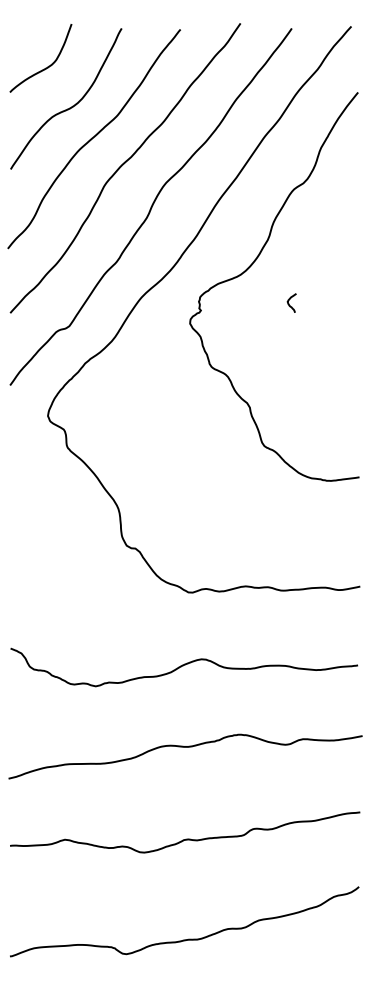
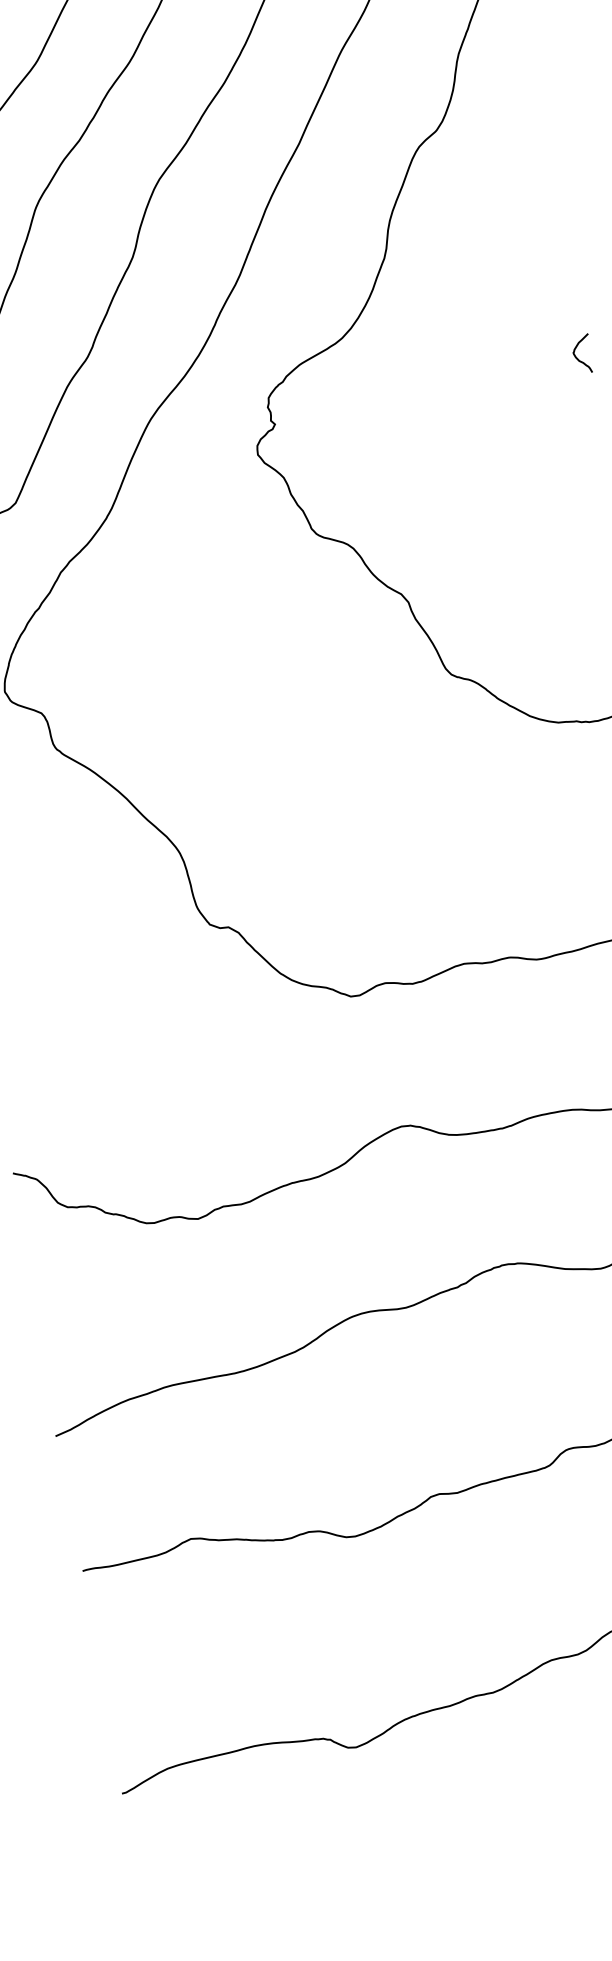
curve: (289, 303) -> (577, 355), moved

